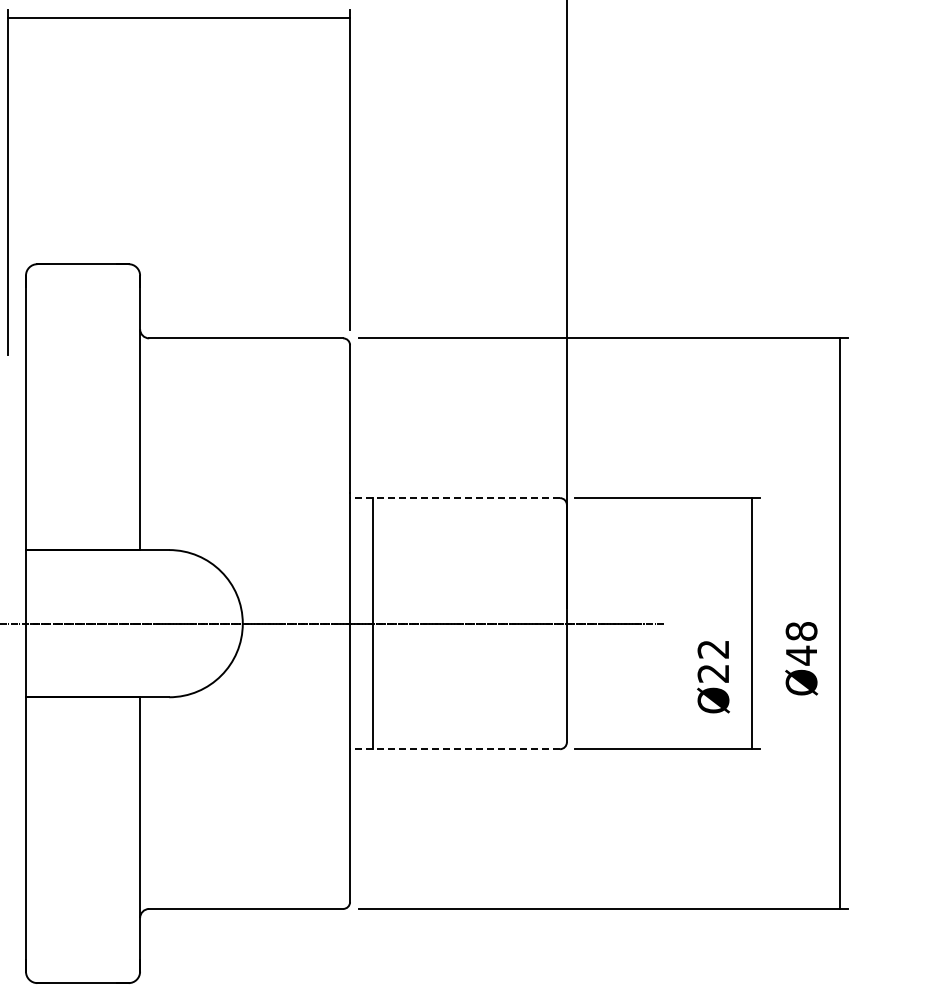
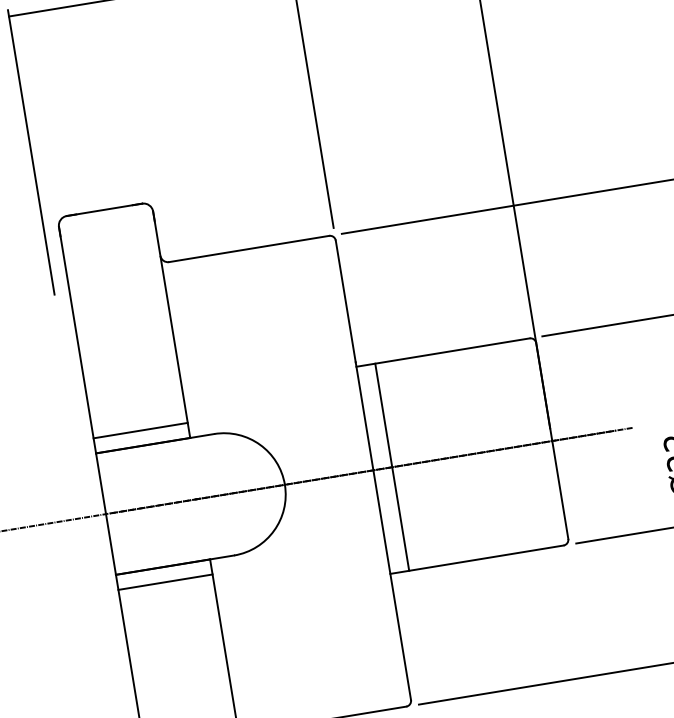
line: (455, 498) -> (443, 352), dashed -> solid
line: (82, 531) -> (140, 430), added
line: (82, 715) -> (165, 582), added
line: (455, 749) -> (477, 559), dashed -> solid

